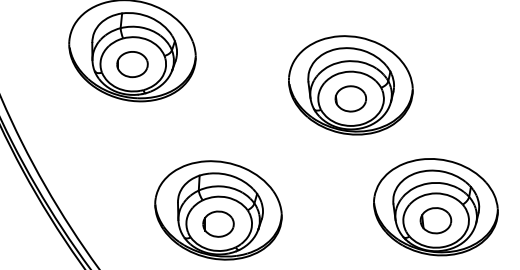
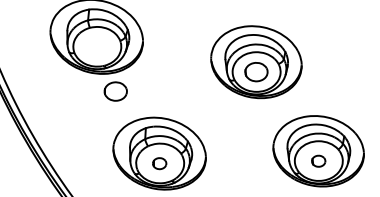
part: (132, 64) -> (115, 91), moved
part: (435, 220) -> (318, 161), size x0.6
part: (218, 223) -> (159, 163), size x0.6

